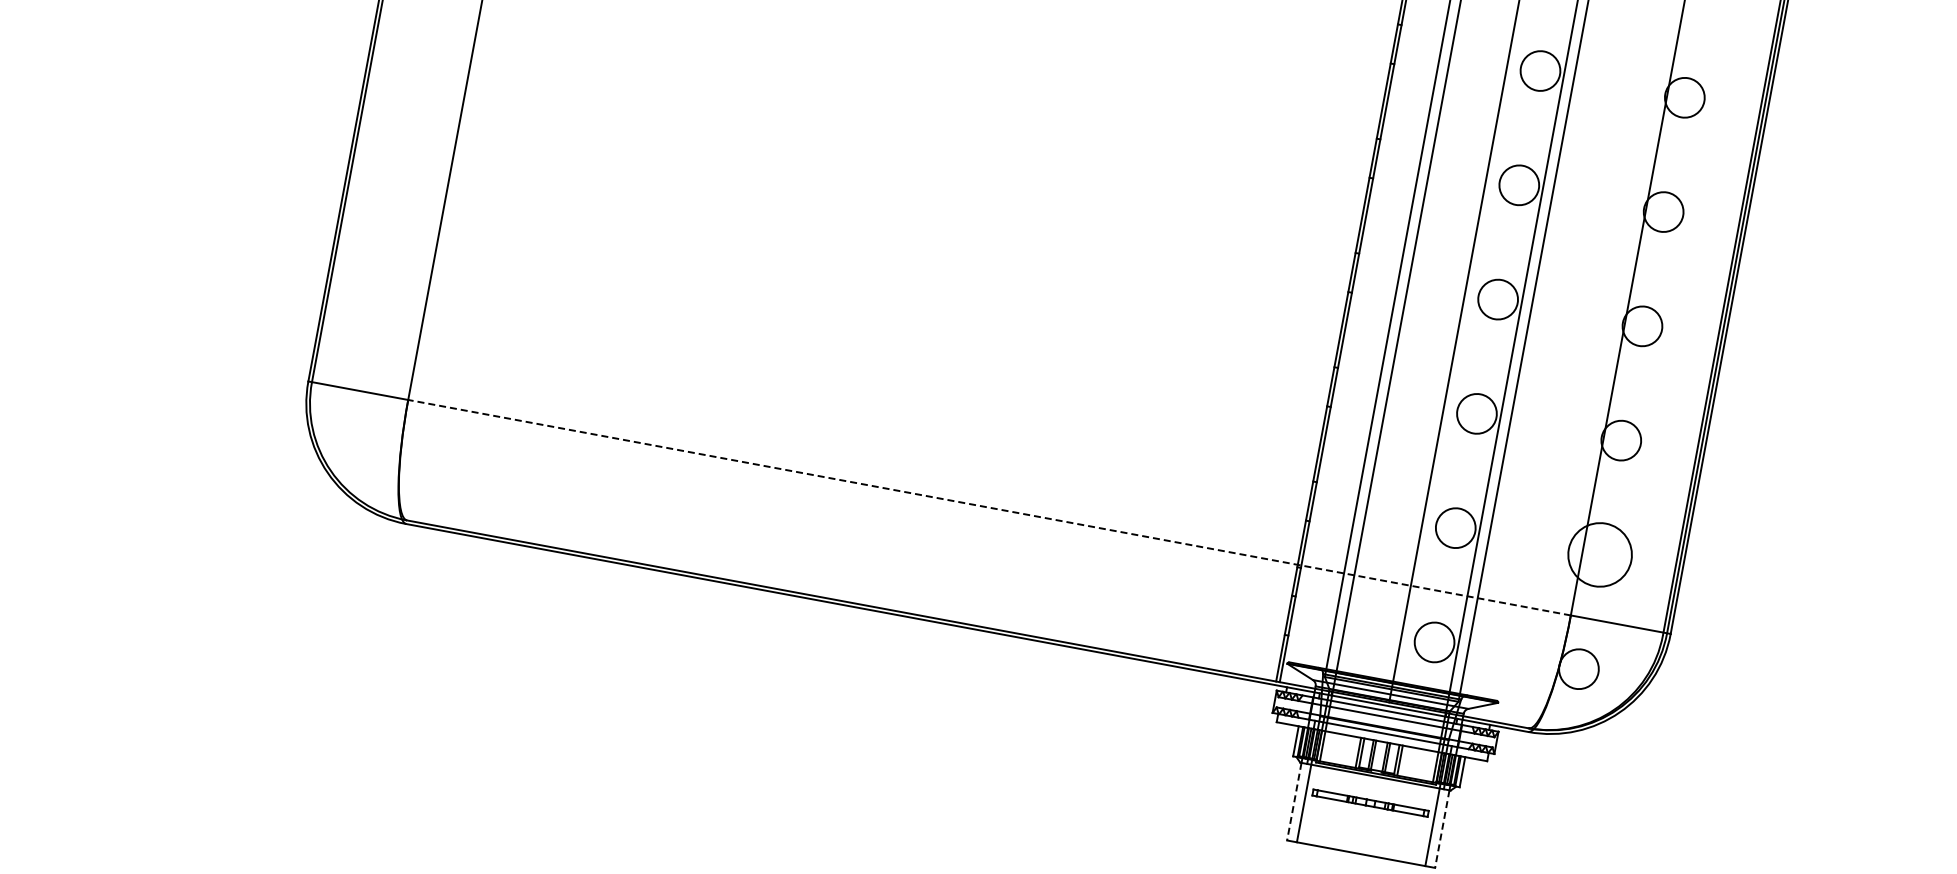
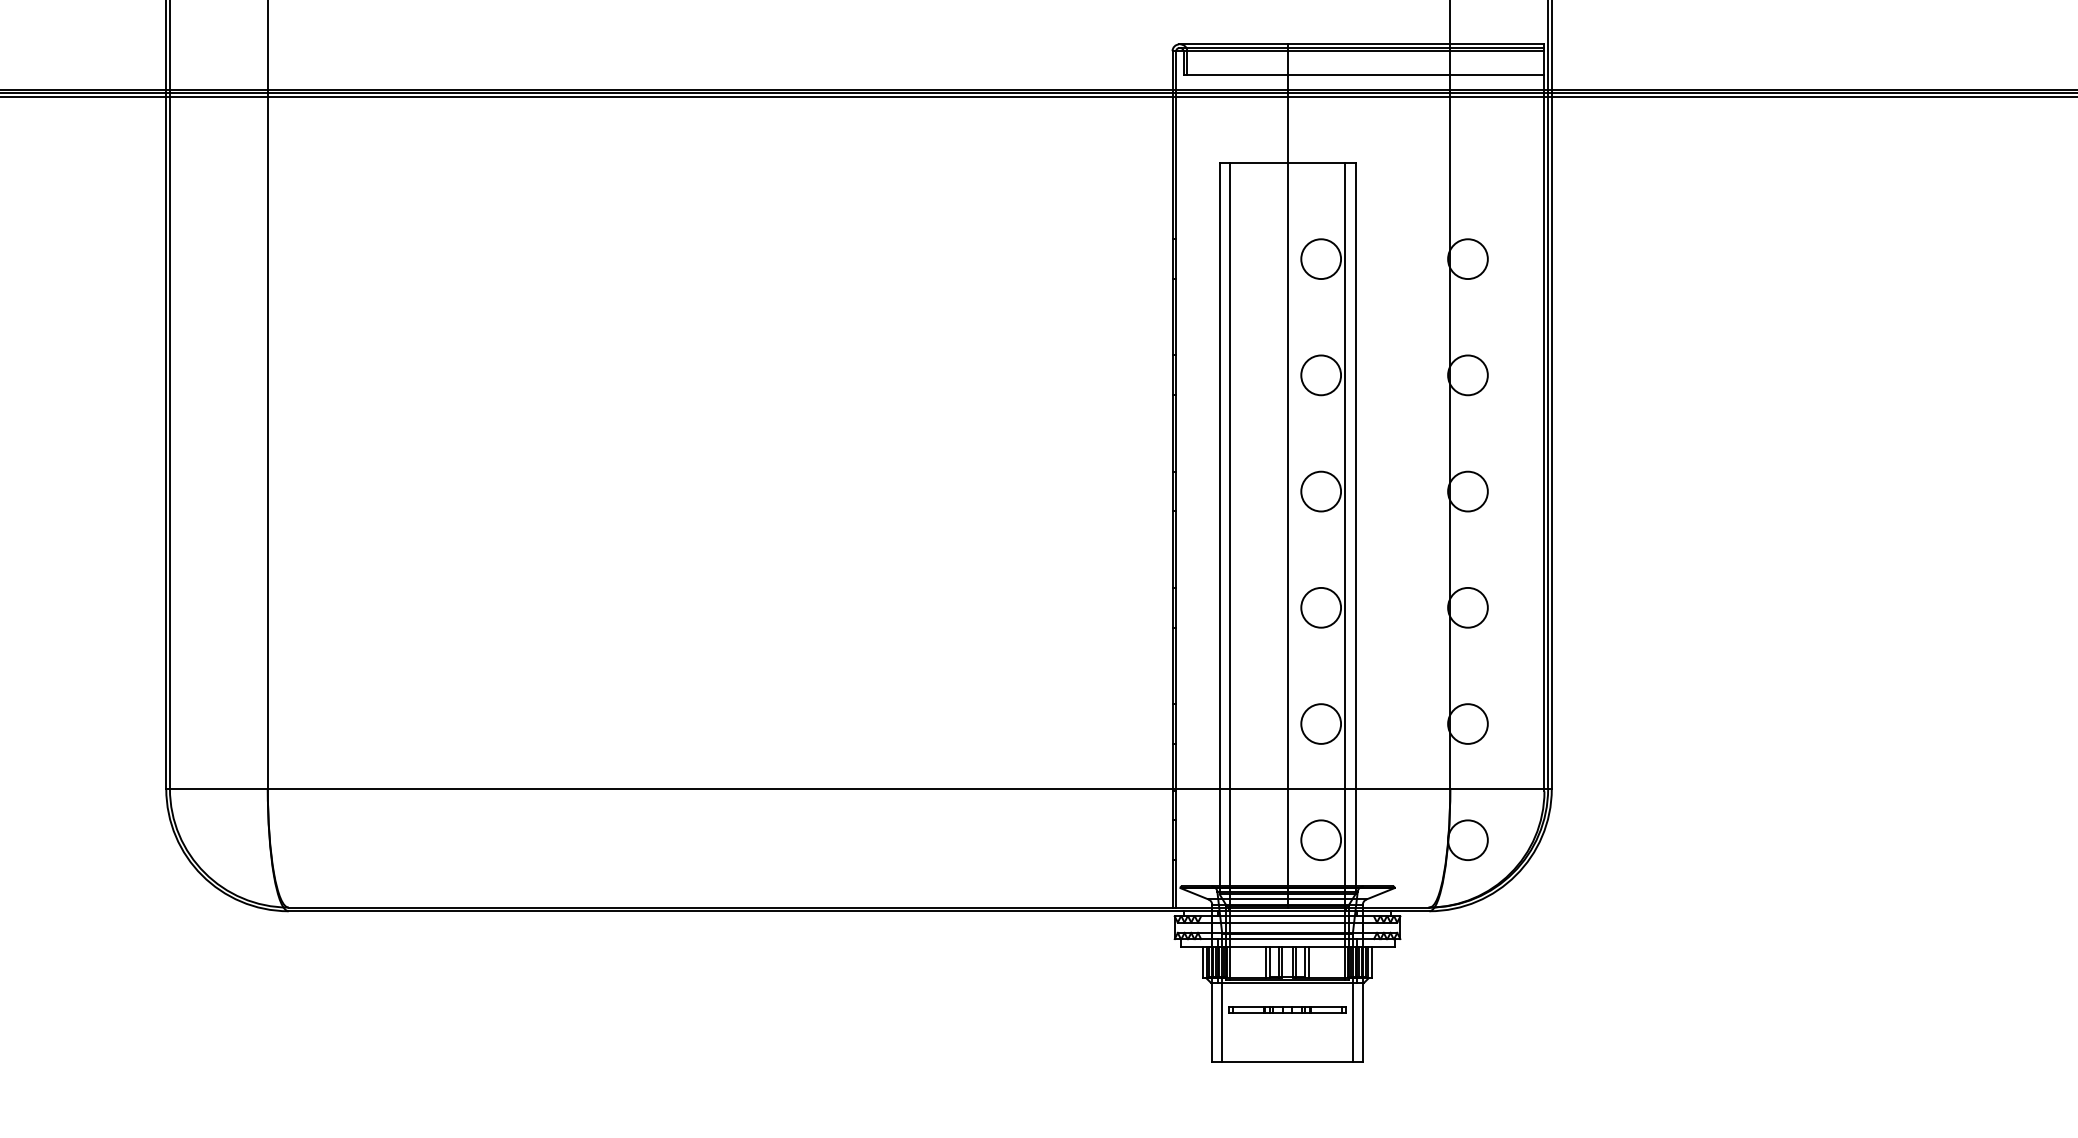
line: (989, 507) -> (858, 788), dashed -> solid
circle: (1599, 554) -> (1467, 723), size x0.62
line: (1294, 801) -> (1212, 1022), dashed -> solid
line: (1442, 829) -> (1362, 1022), dashed -> solid

